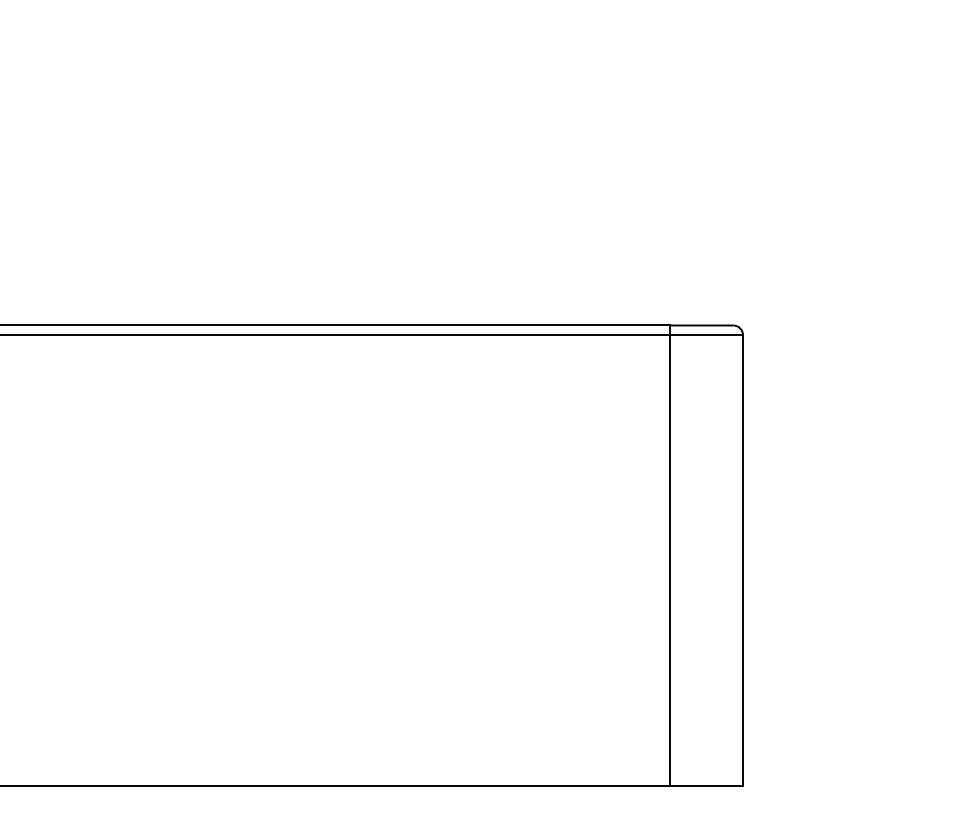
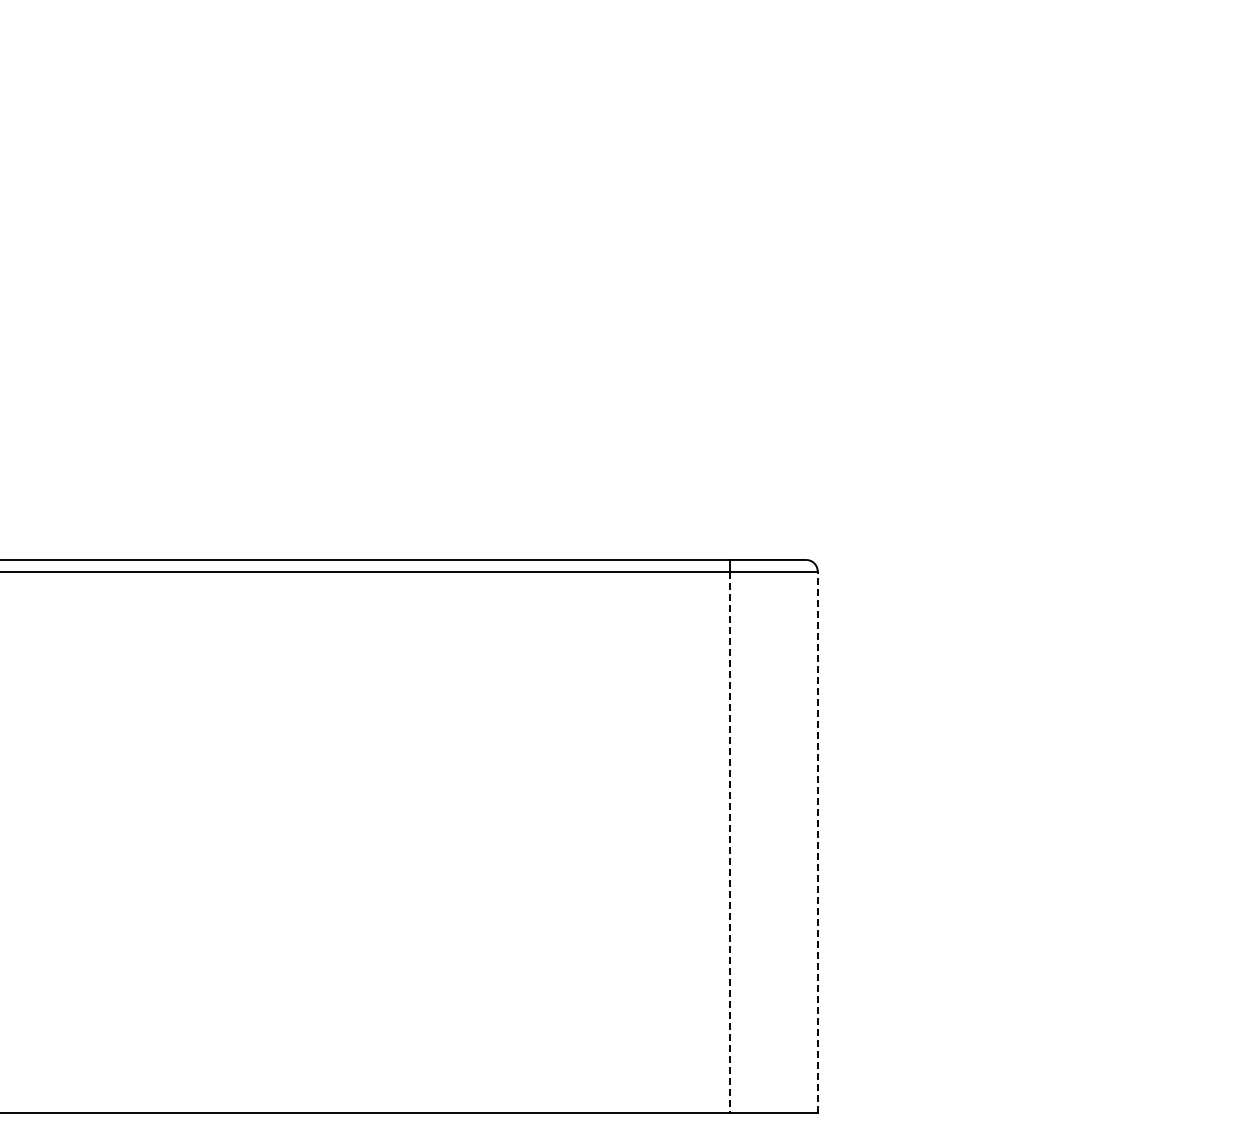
line: (670, 560) -> (730, 842), solid -> dashed
line: (742, 560) -> (817, 842), solid -> dashed

